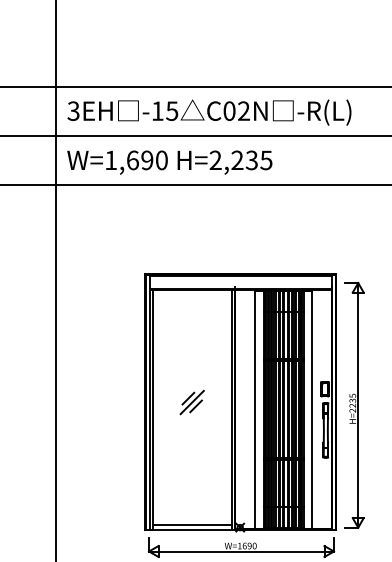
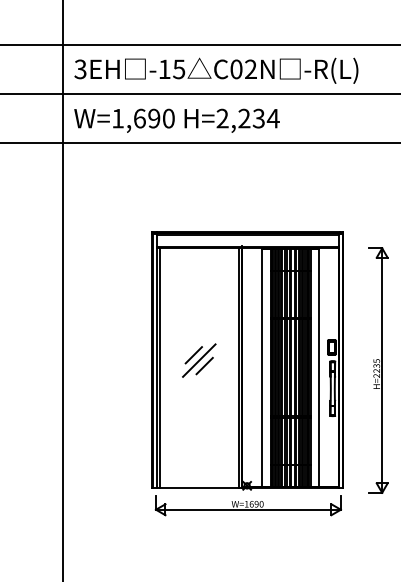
text: (265, 160) -> (272, 118), H=2,235 -> H=2,234
part: (191, 402) -> (198, 360), size x1.4
part: (354, 405) -> (378, 370), moved
line: (192, 525) -> (199, 483), removed

